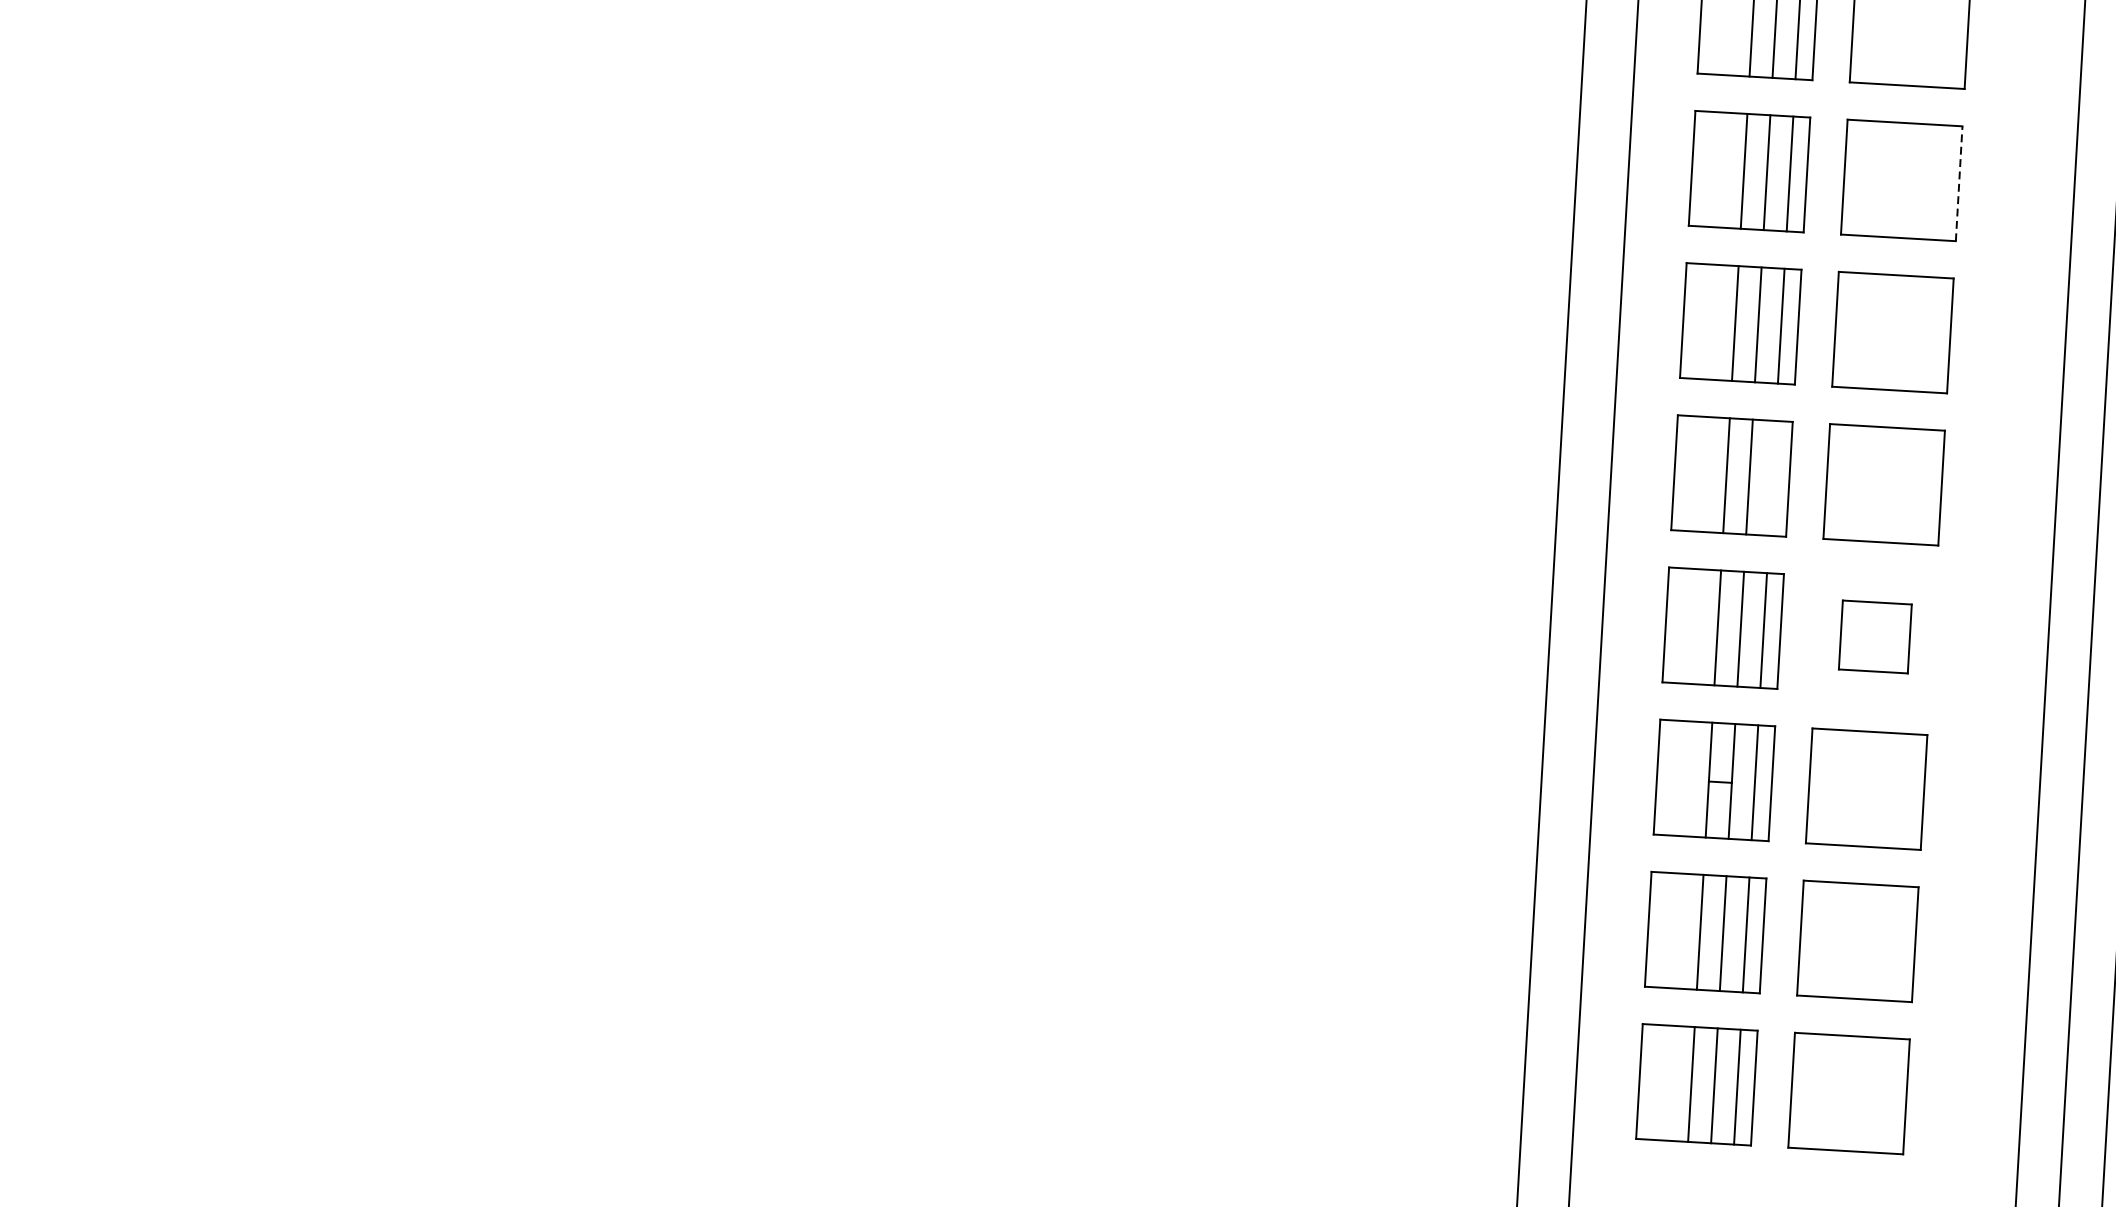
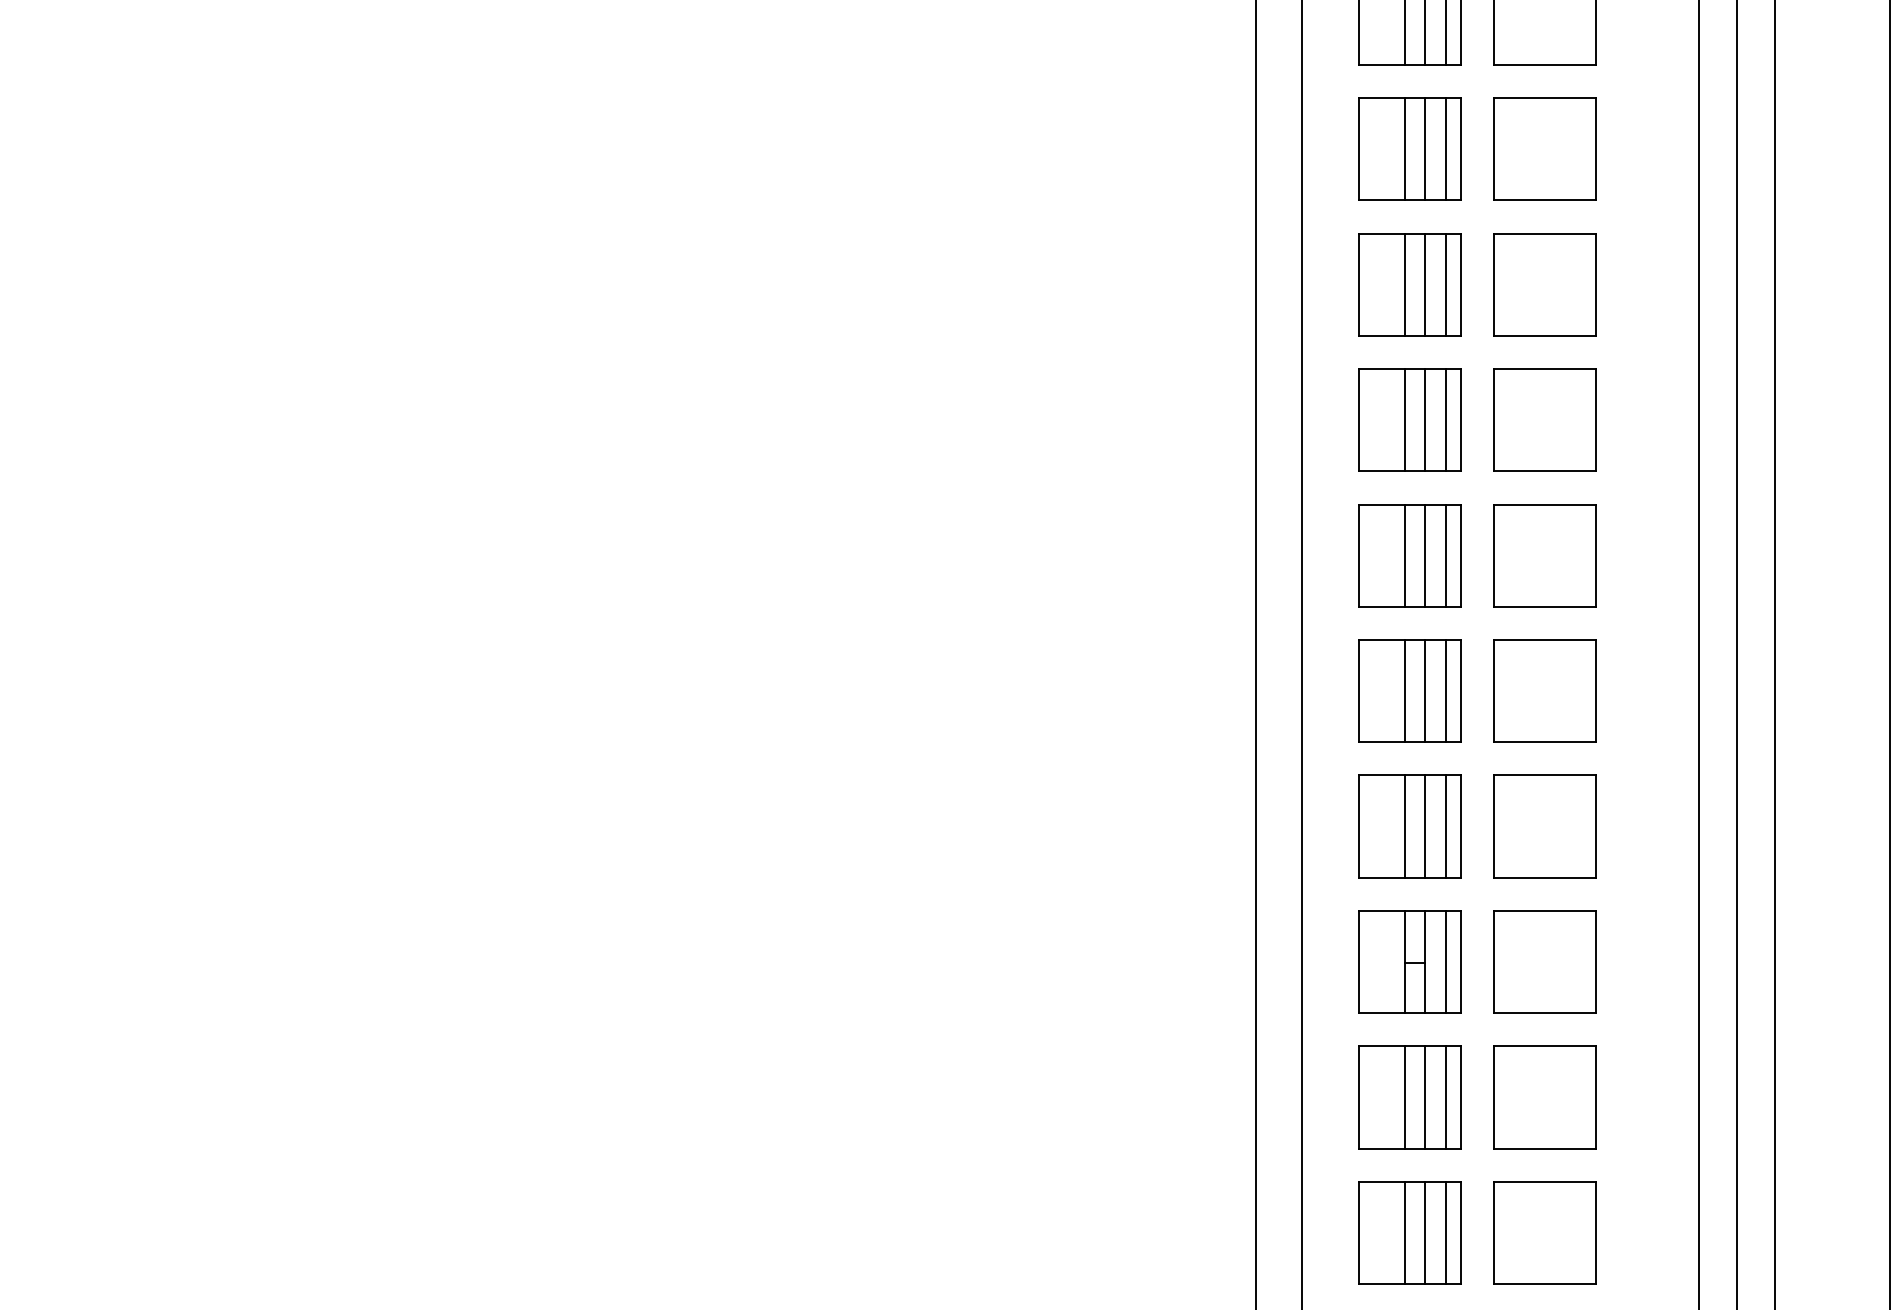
line: (1959, 182) -> (1596, 419), dashed -> solid
line: (1772, 478) -> (1445, 691), added
part: (1874, 636) -> (1544, 826), size x1.67

